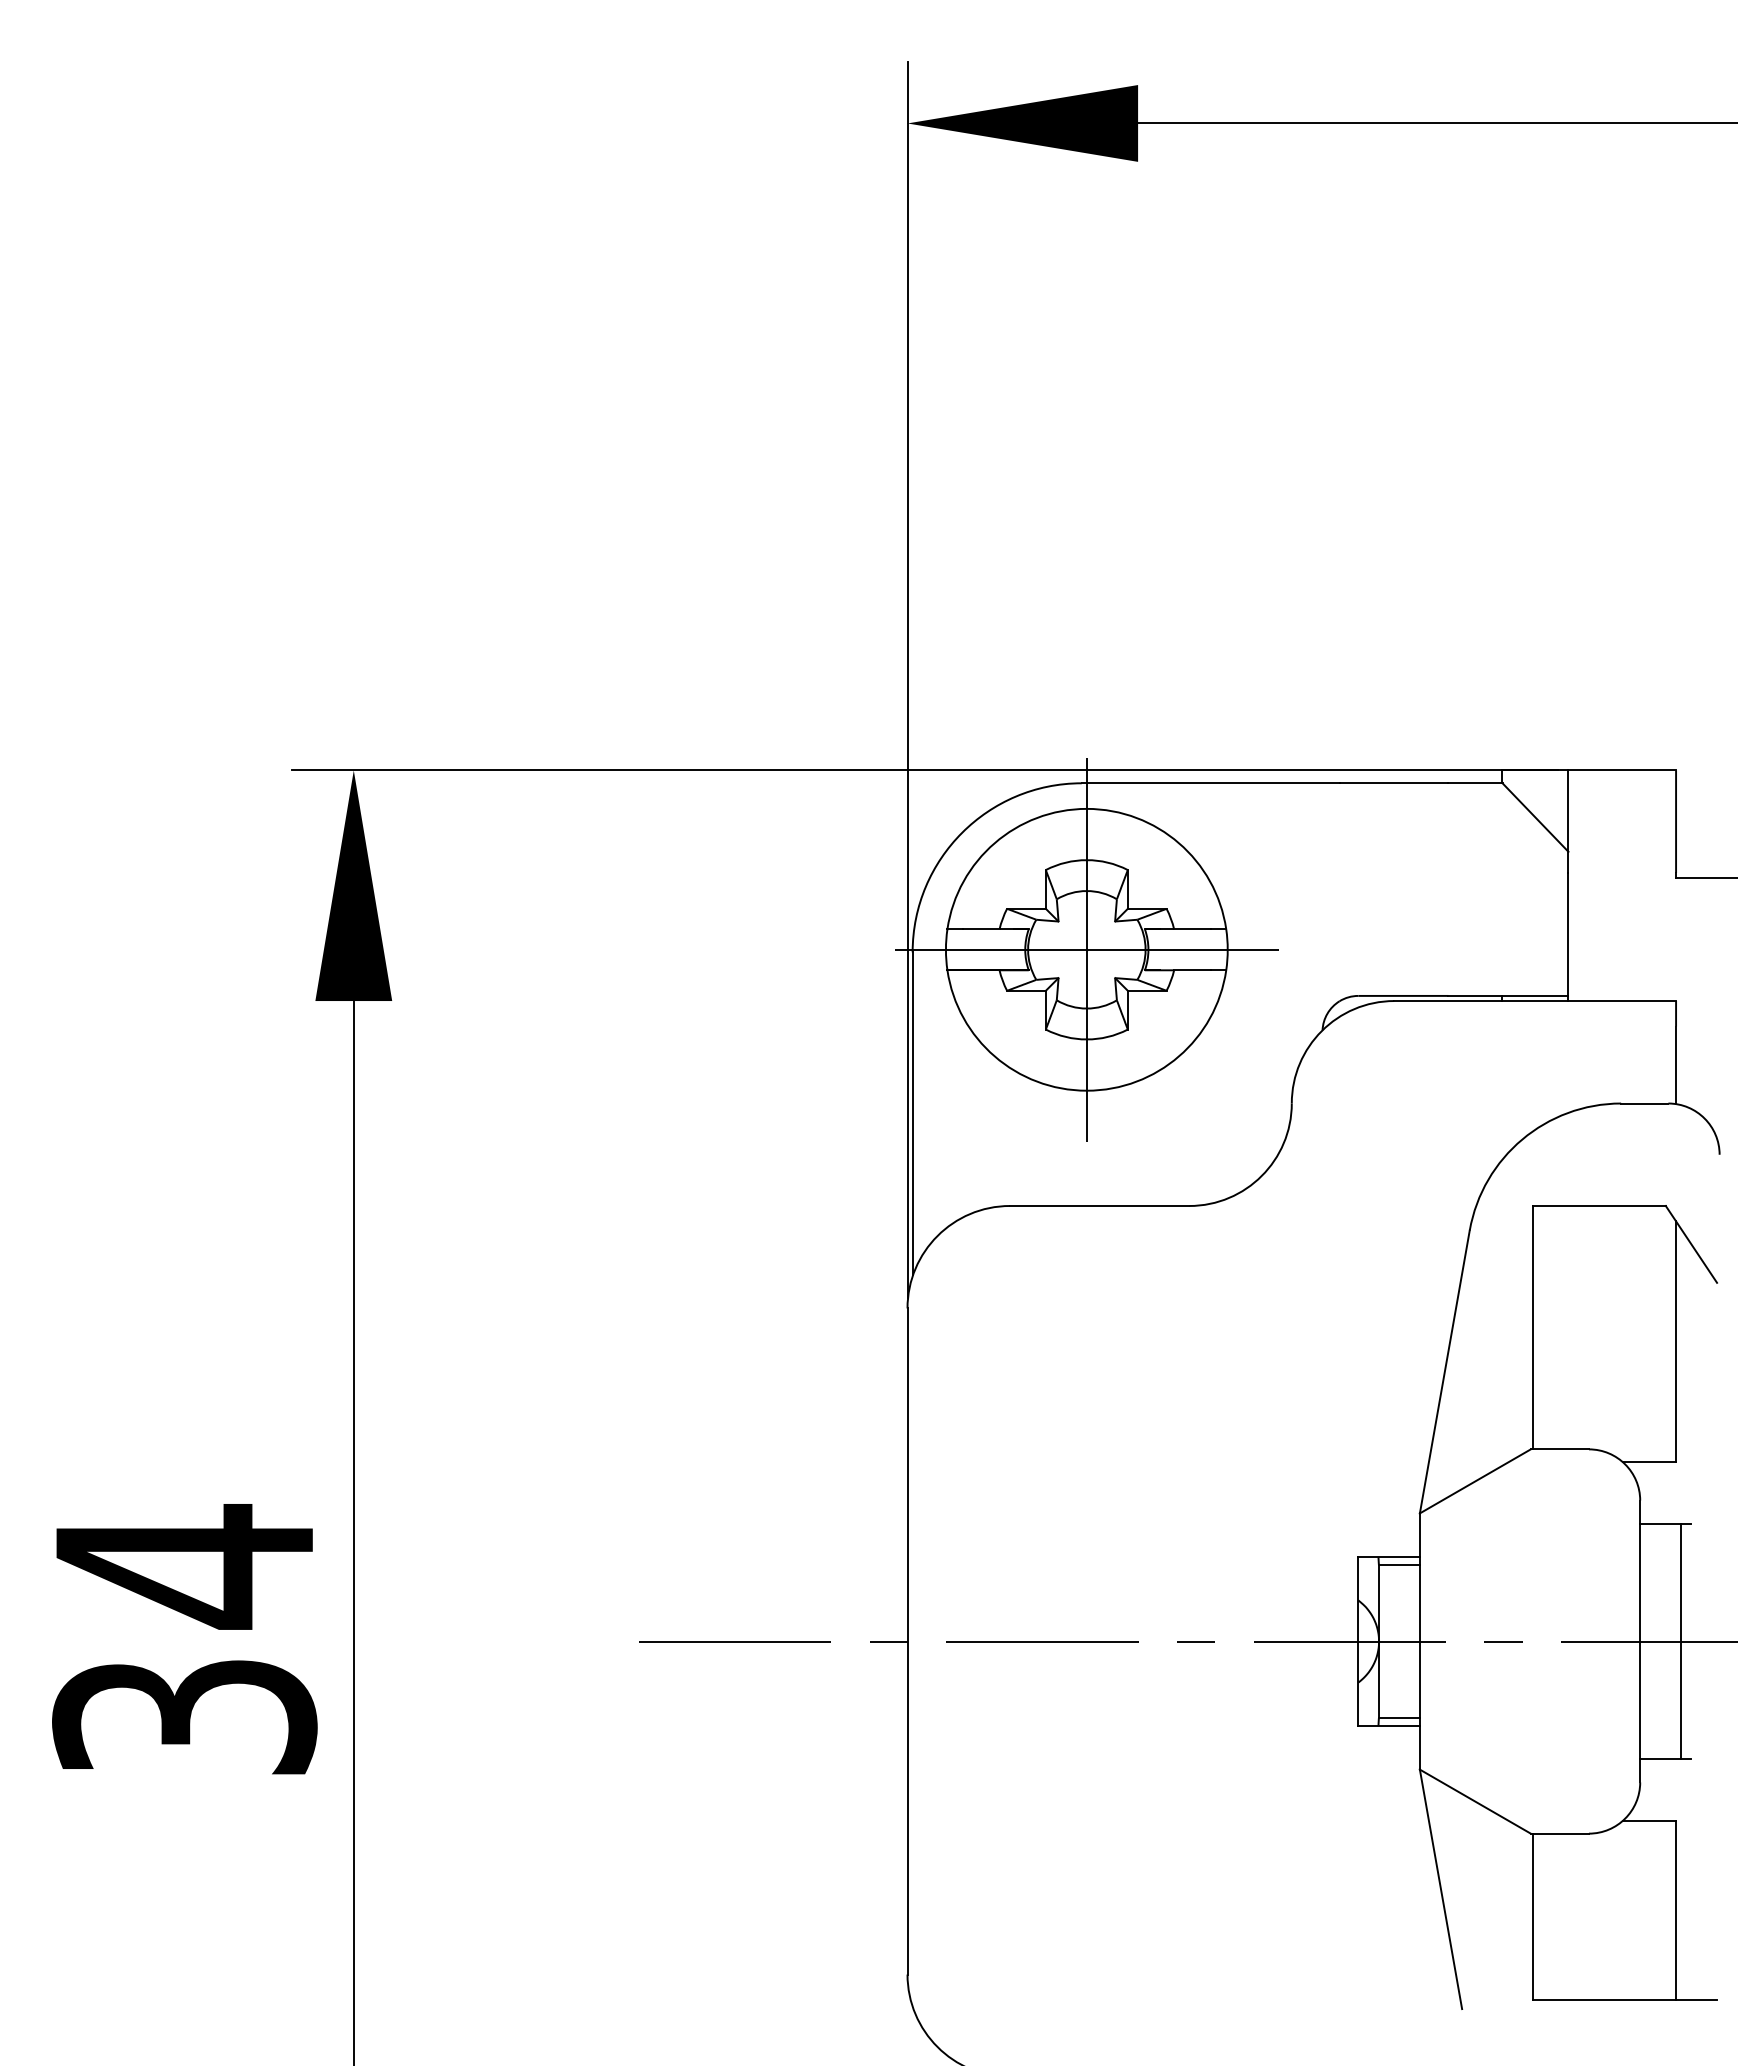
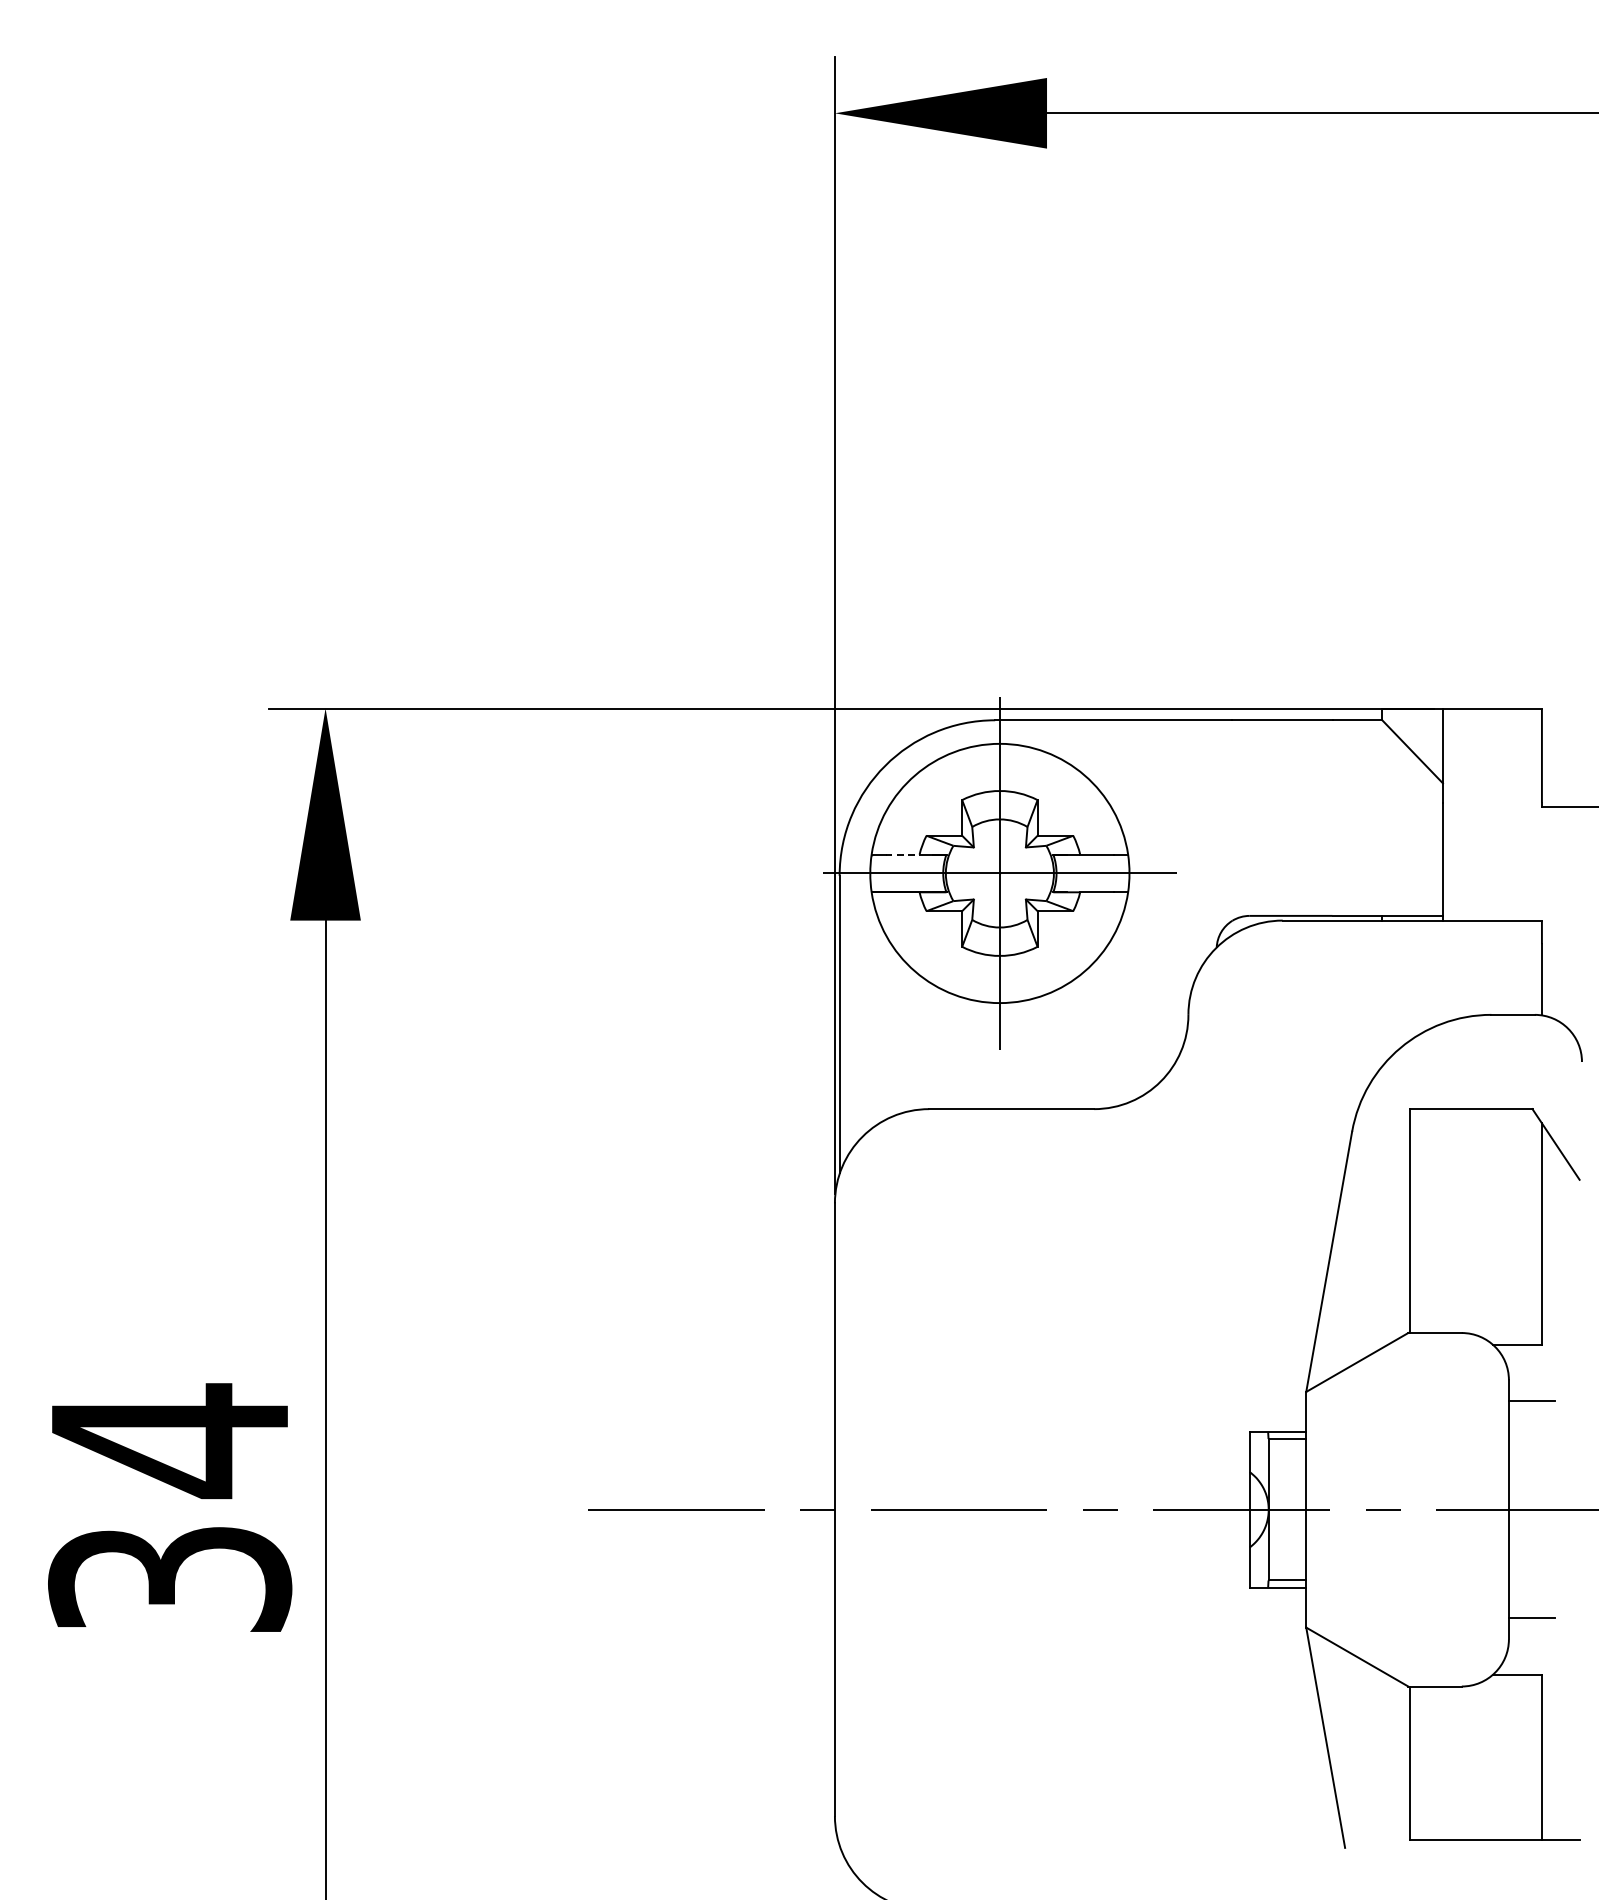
line: (981, 929) -> (902, 854), solid -> dashed
line: (1681, 1641) -> (1546, 1509), removed

